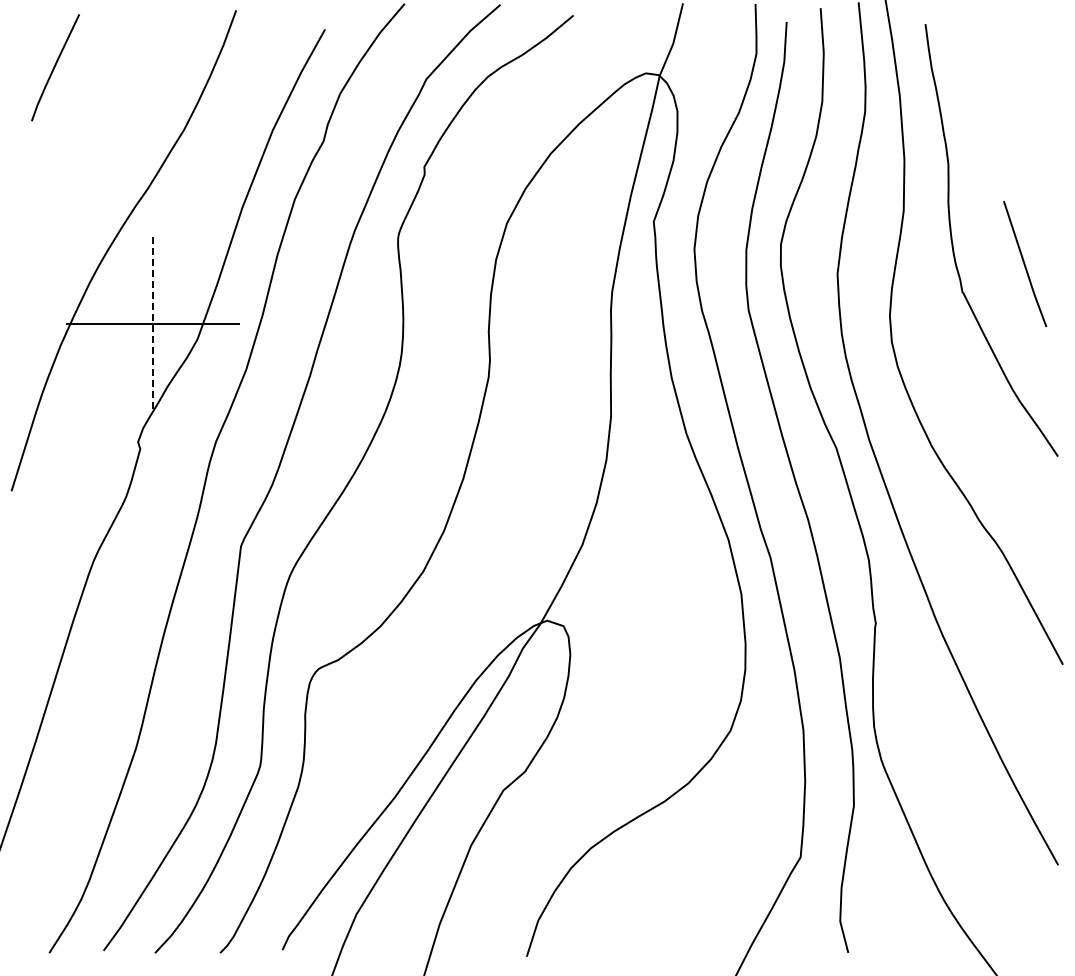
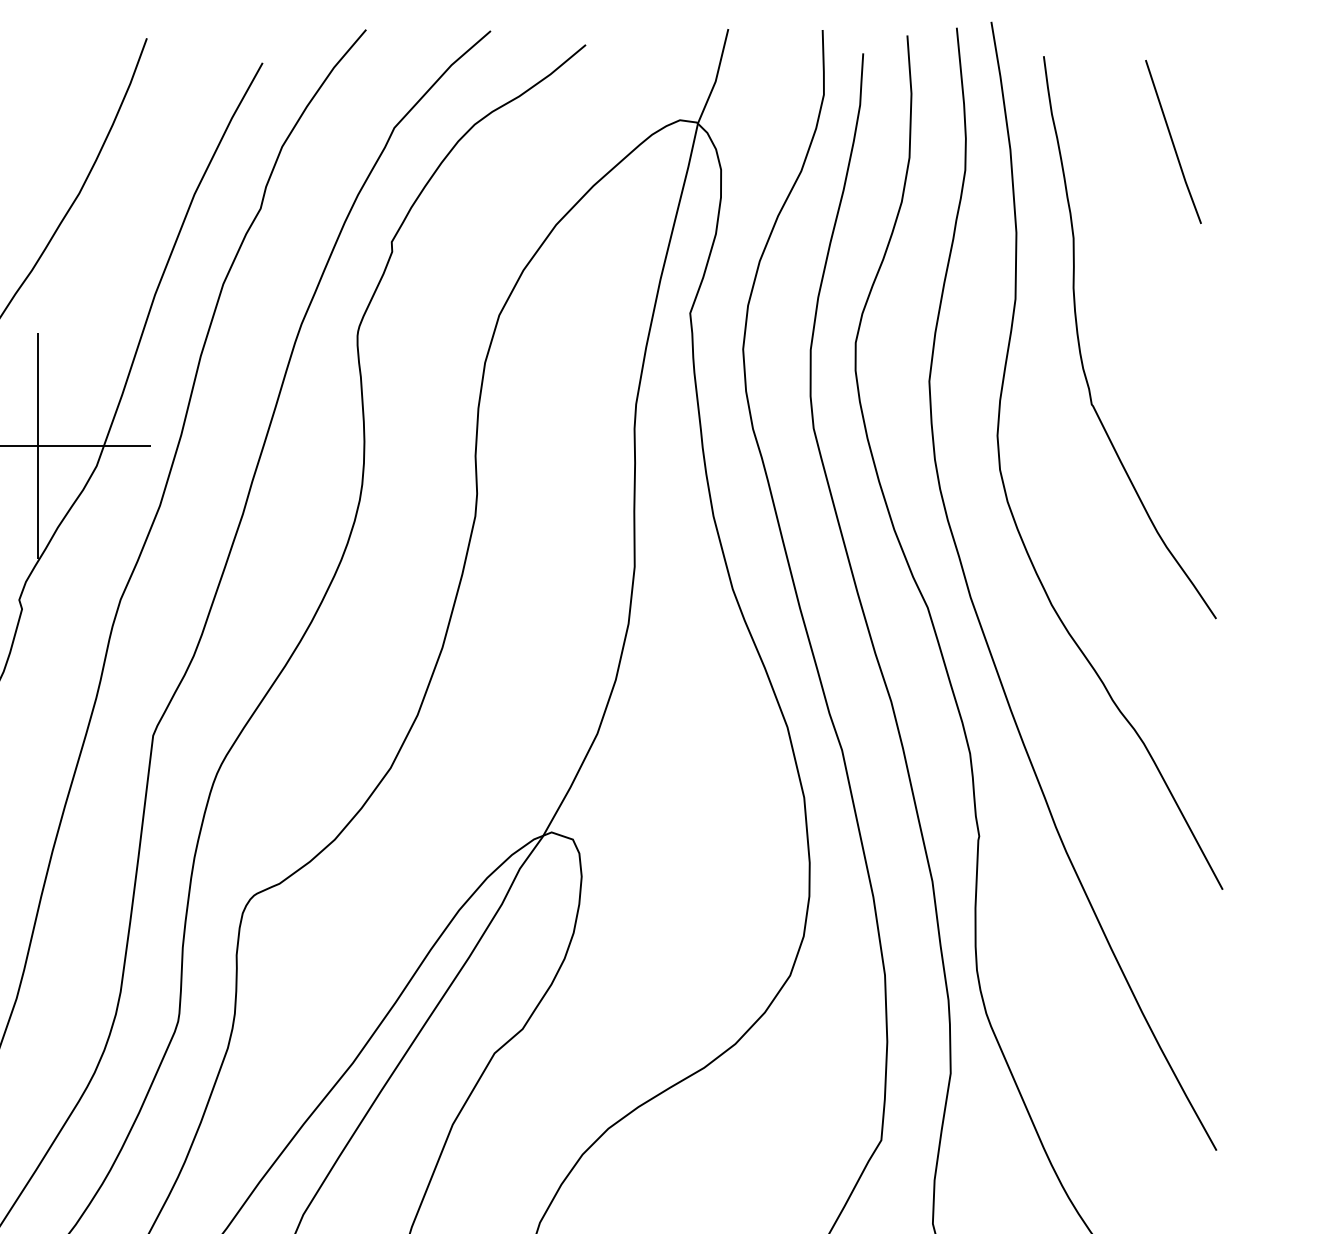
line: (1025, 264) -> (1173, 142), moved
line: (152, 323) -> (37, 445), dashed -> solid

